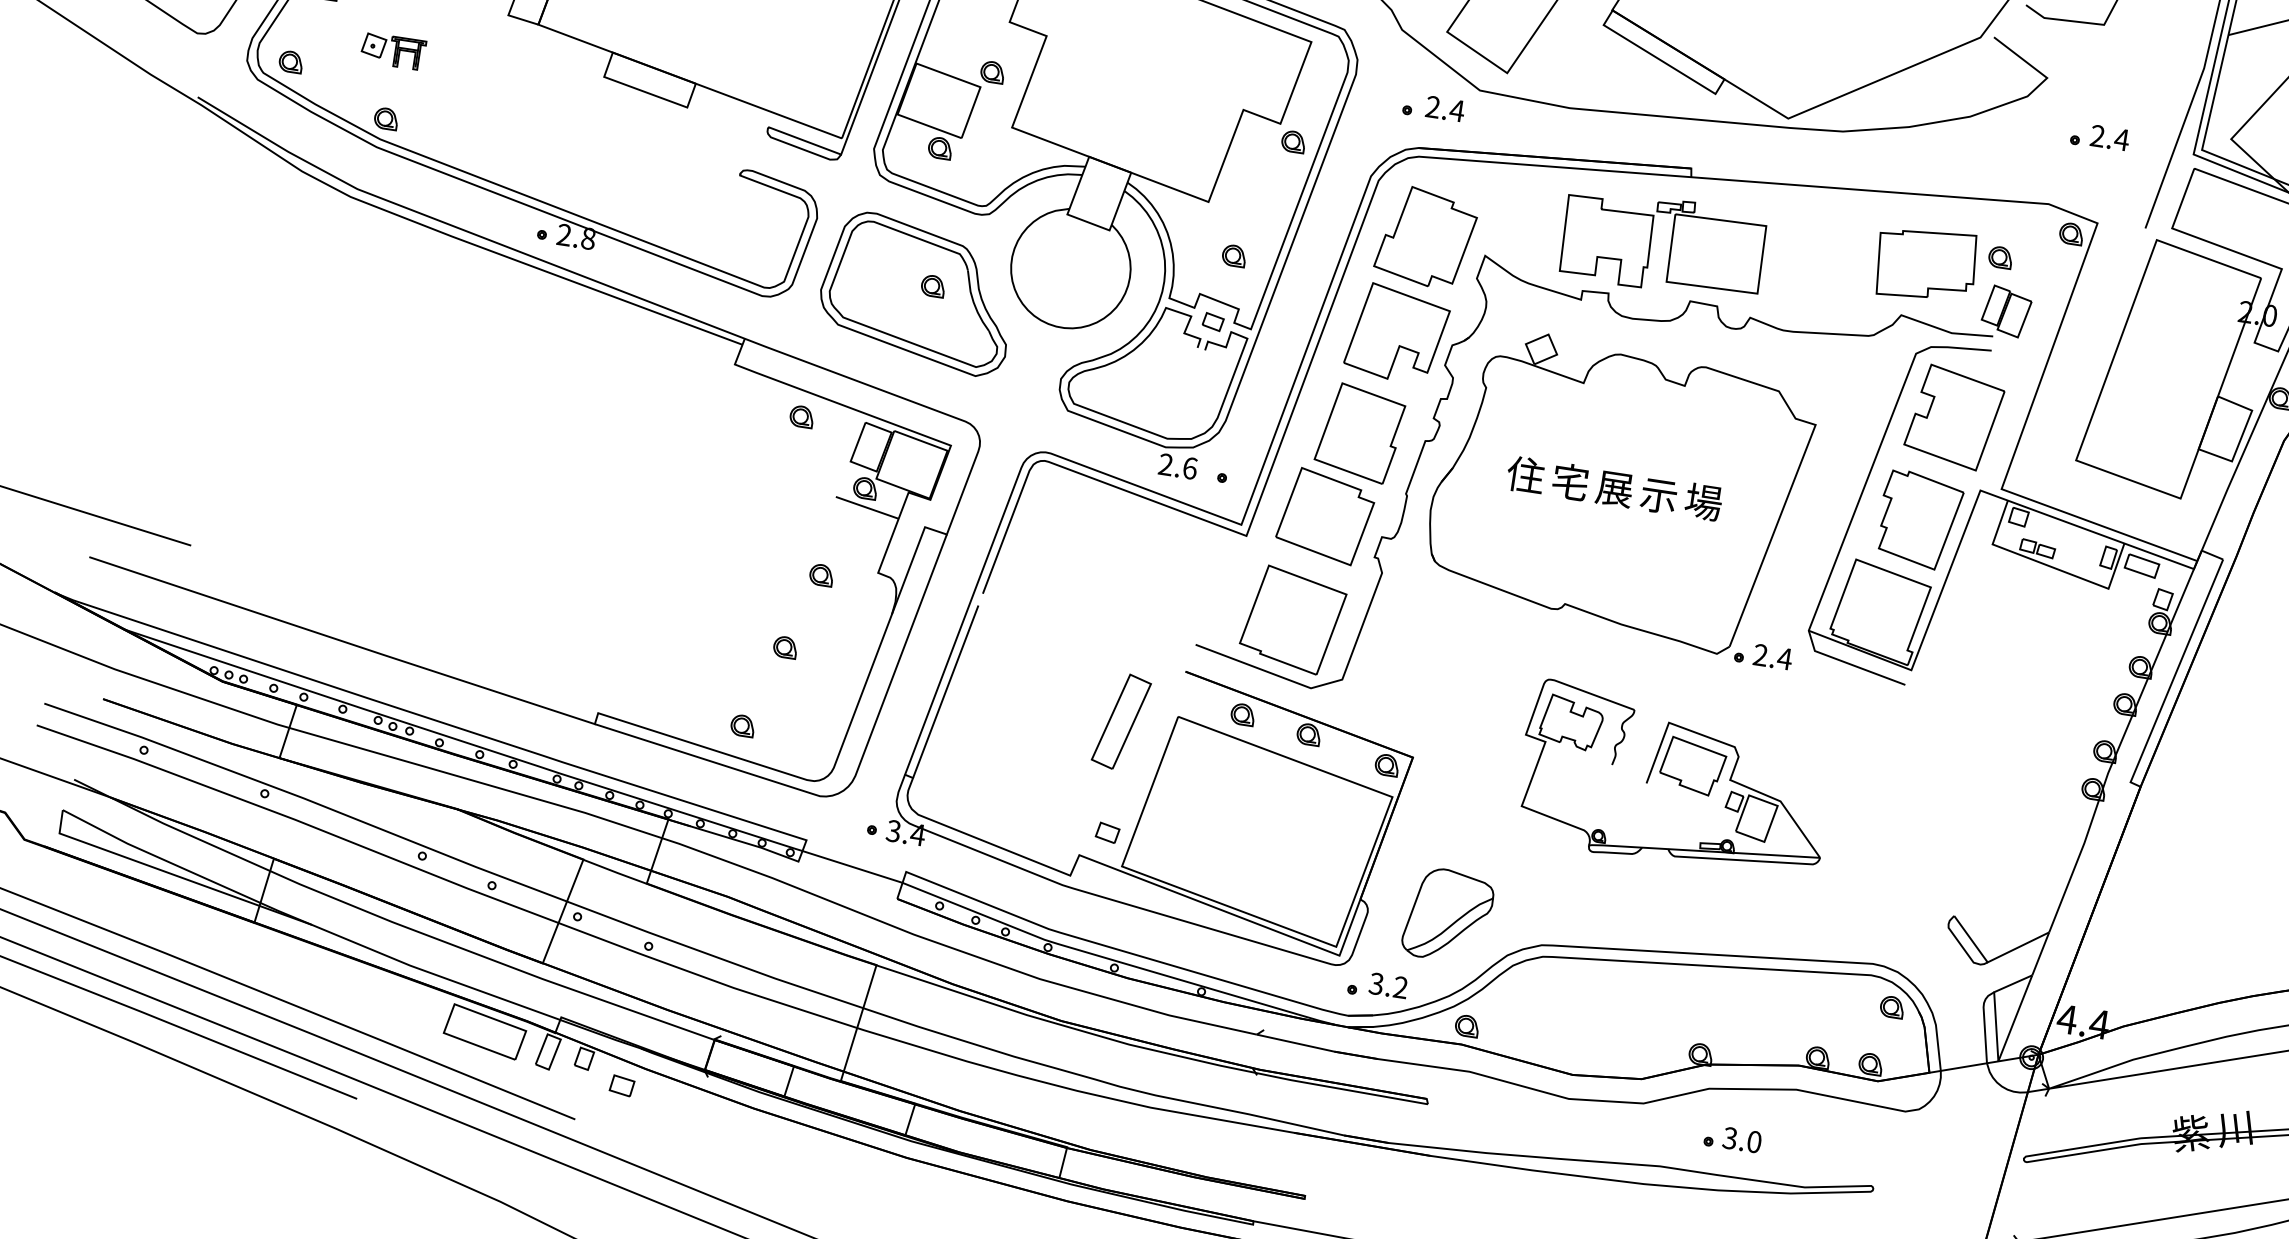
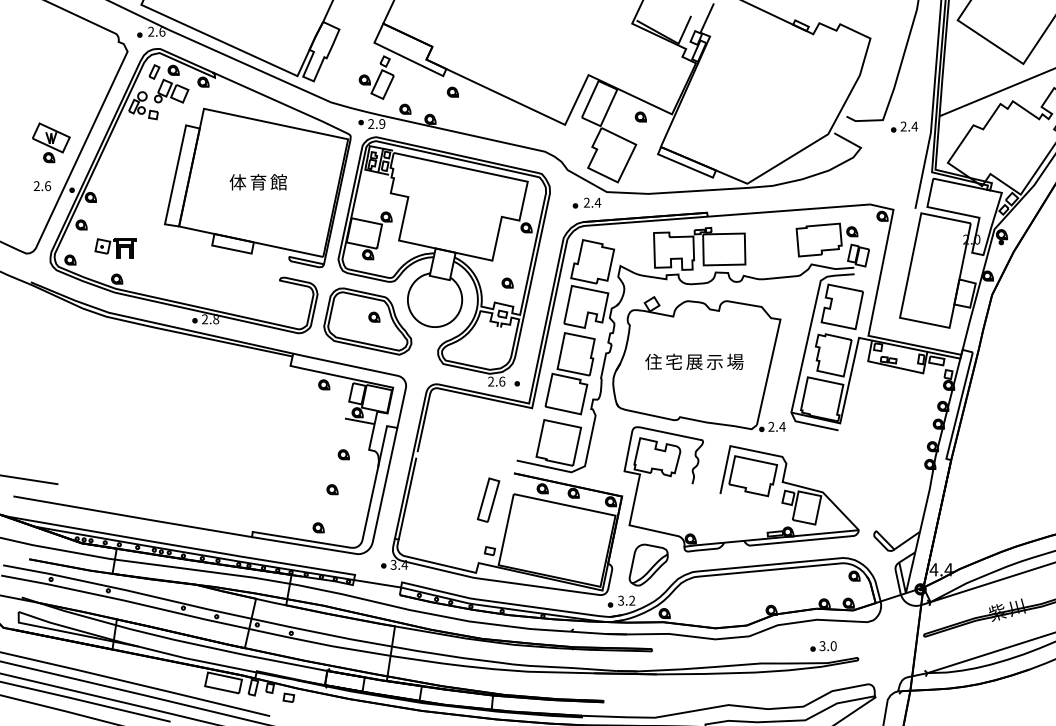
part: (392, 51) -> (115, 248), size x1.43
part: (2099, 136) -> (904, 126), moved
part: (1674, 781) -> (741, 489), size x1.67
part: (1732, 1139) -> (823, 646), moved

